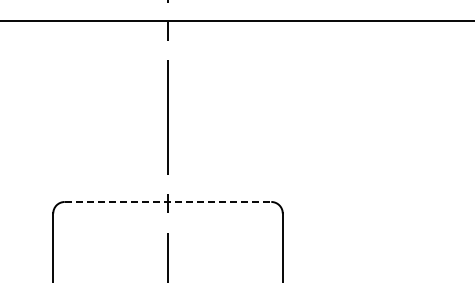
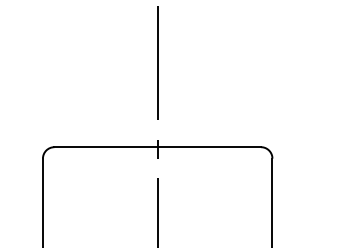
line: (168, 201) -> (158, 146), dashed -> solid

